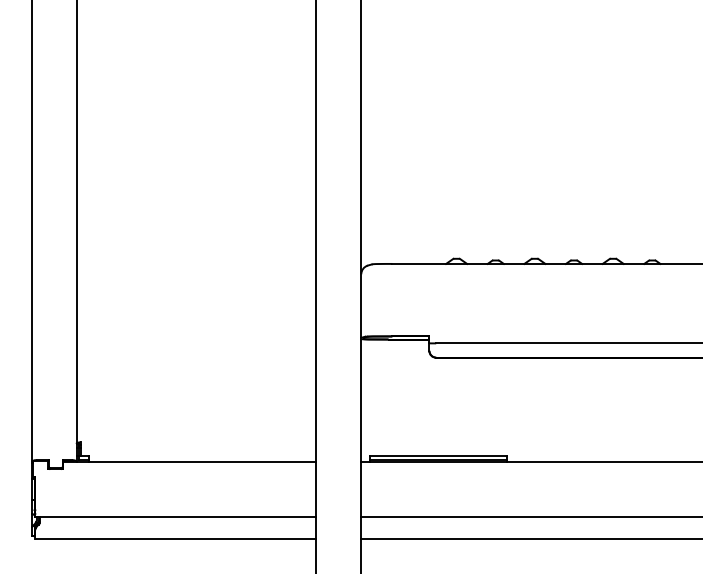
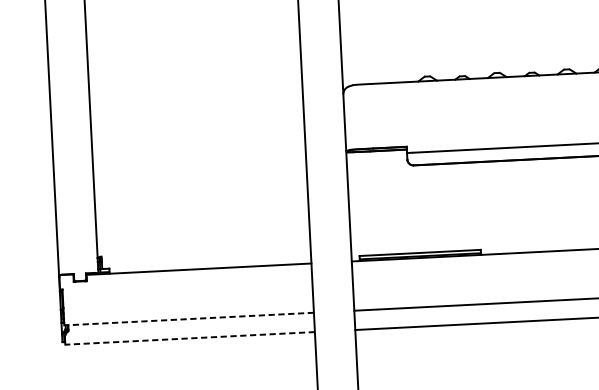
line: (175, 517) -> (189, 319), solid -> dashed
line: (175, 538) -> (189, 338), solid -> dashed

